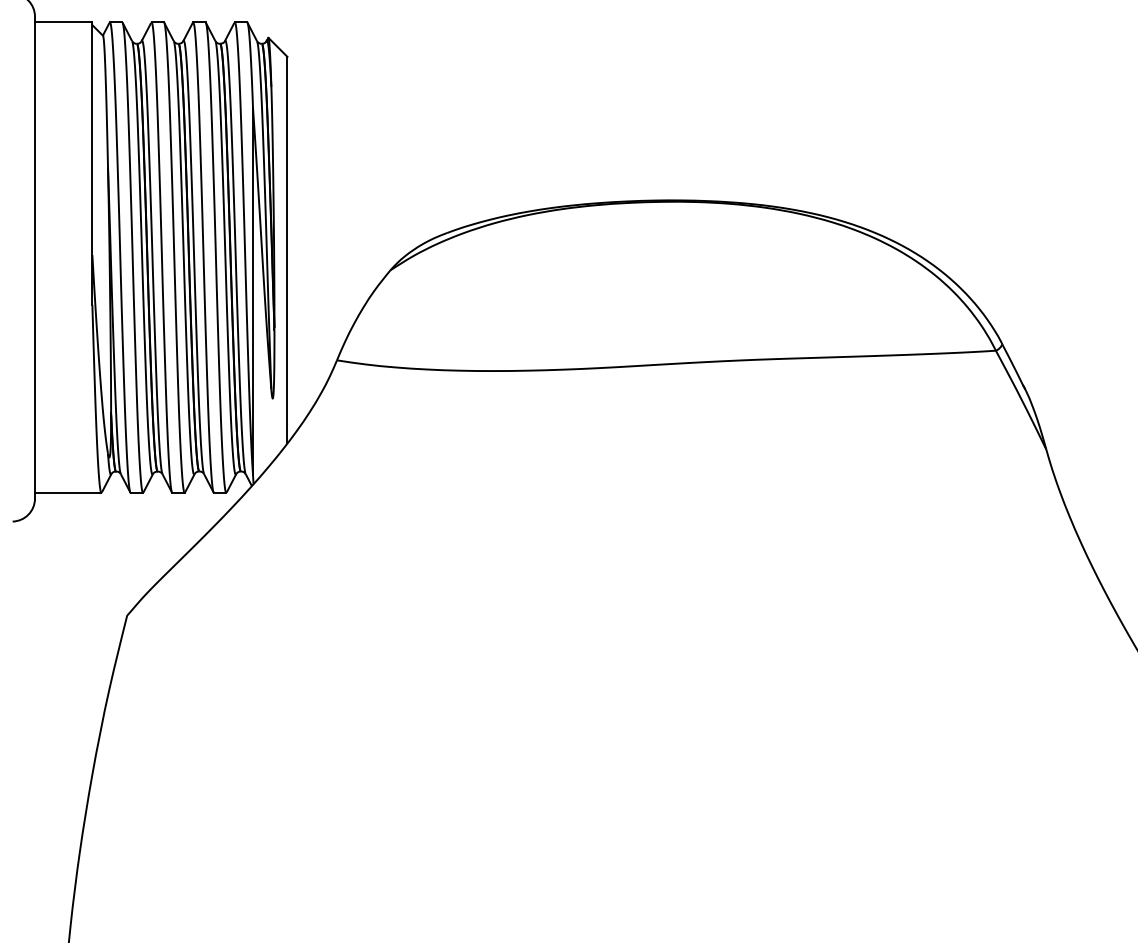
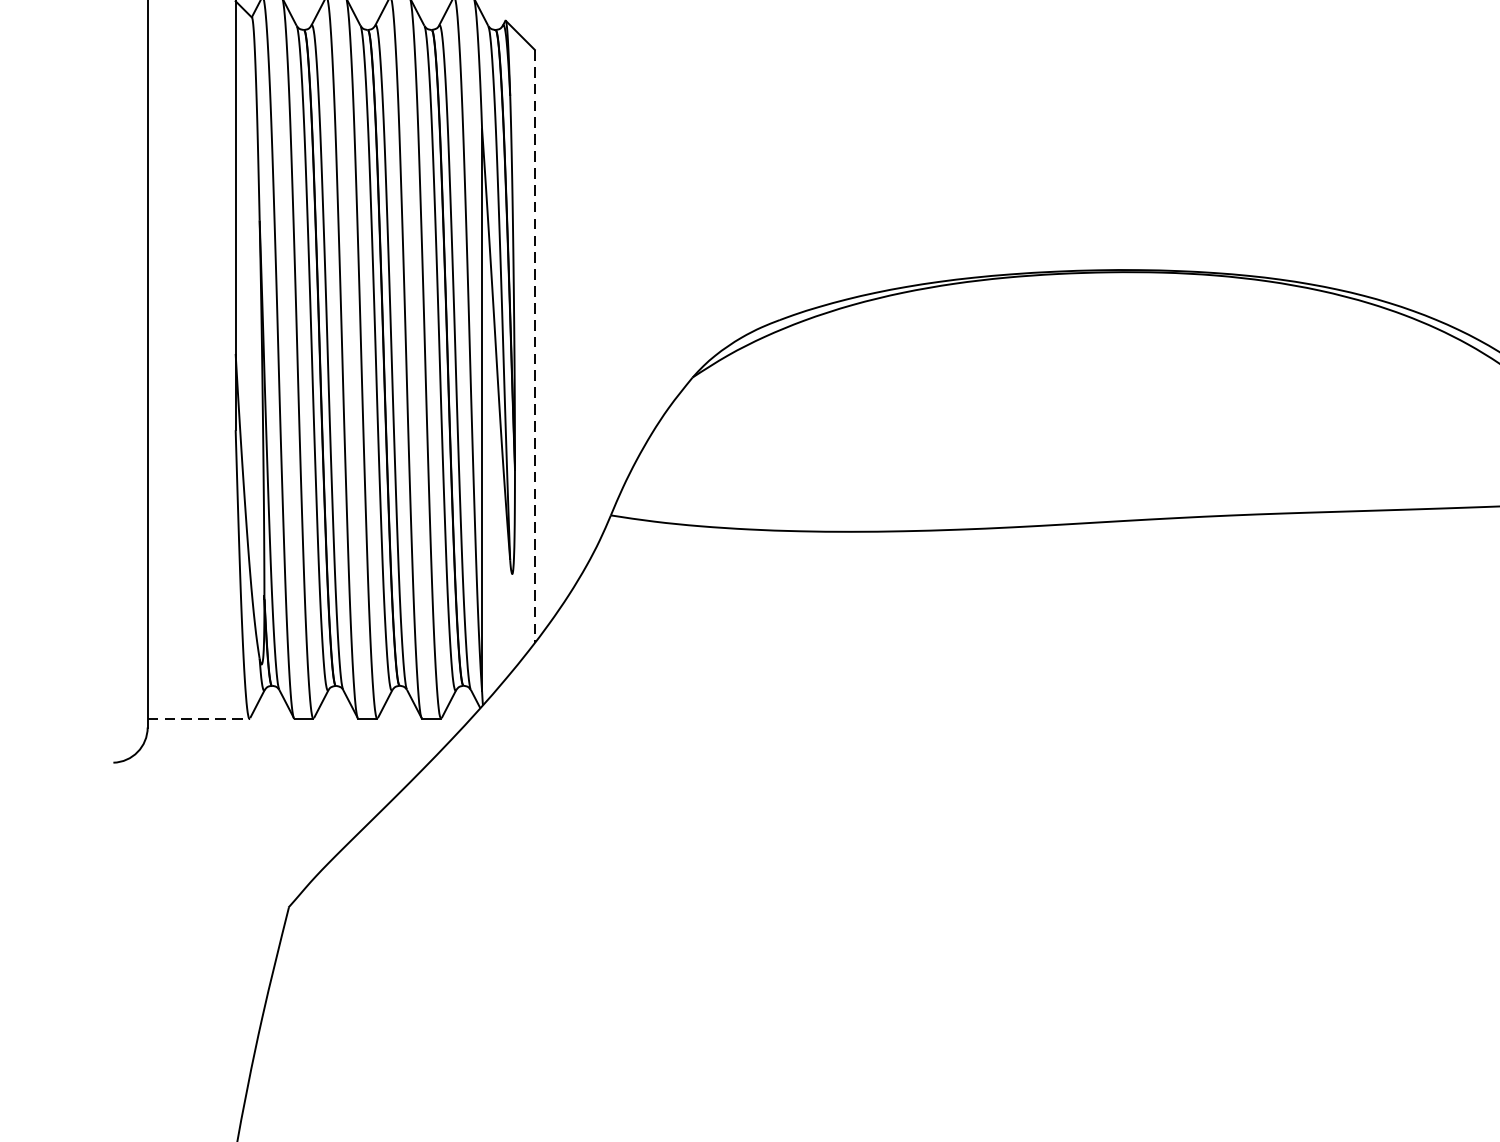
line: (287, 250) -> (534, 346), solid -> dashed
line: (68, 492) -> (199, 718), solid -> dashed

